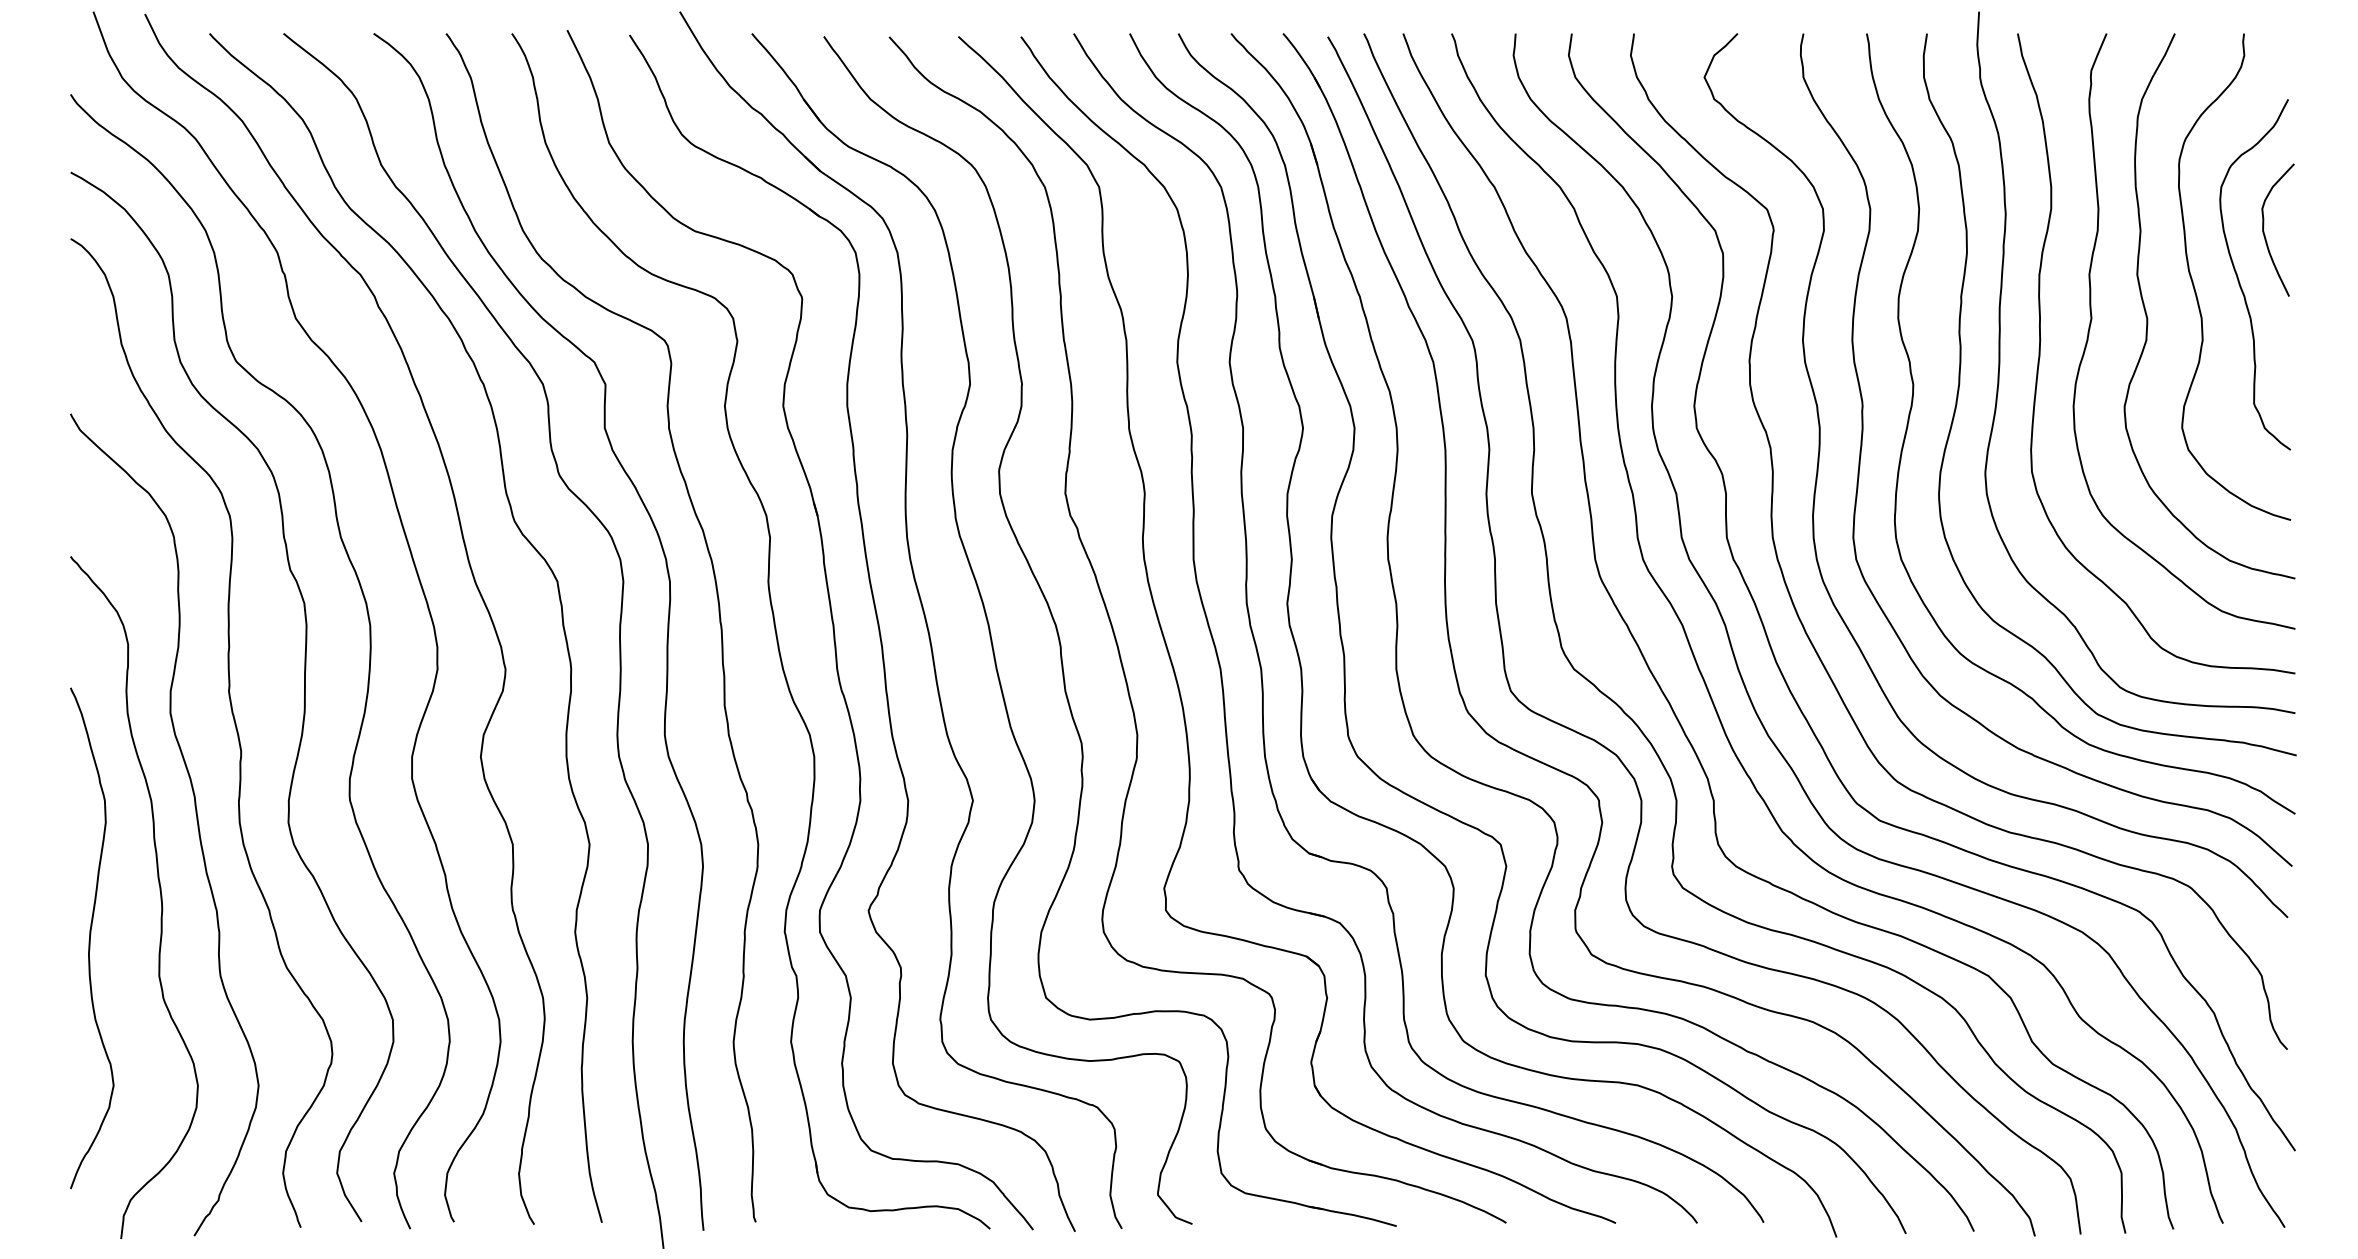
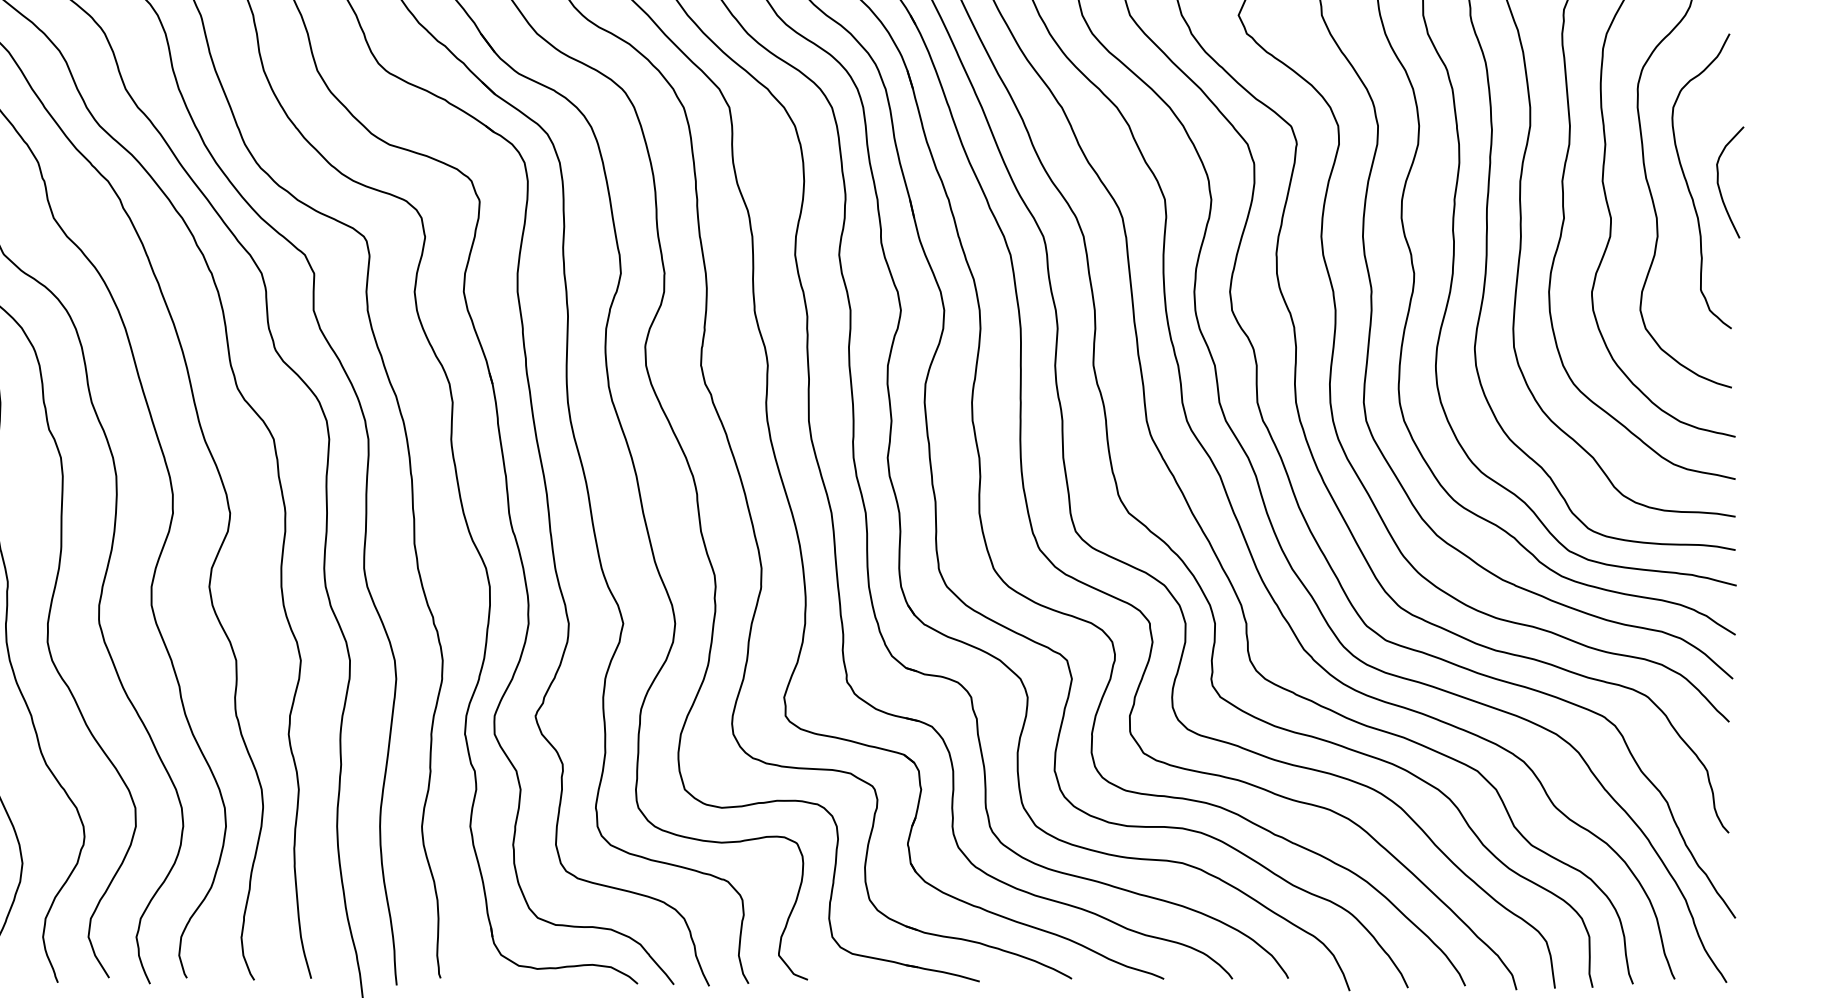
curve: (2265, 234) -> (1719, 186), moved

